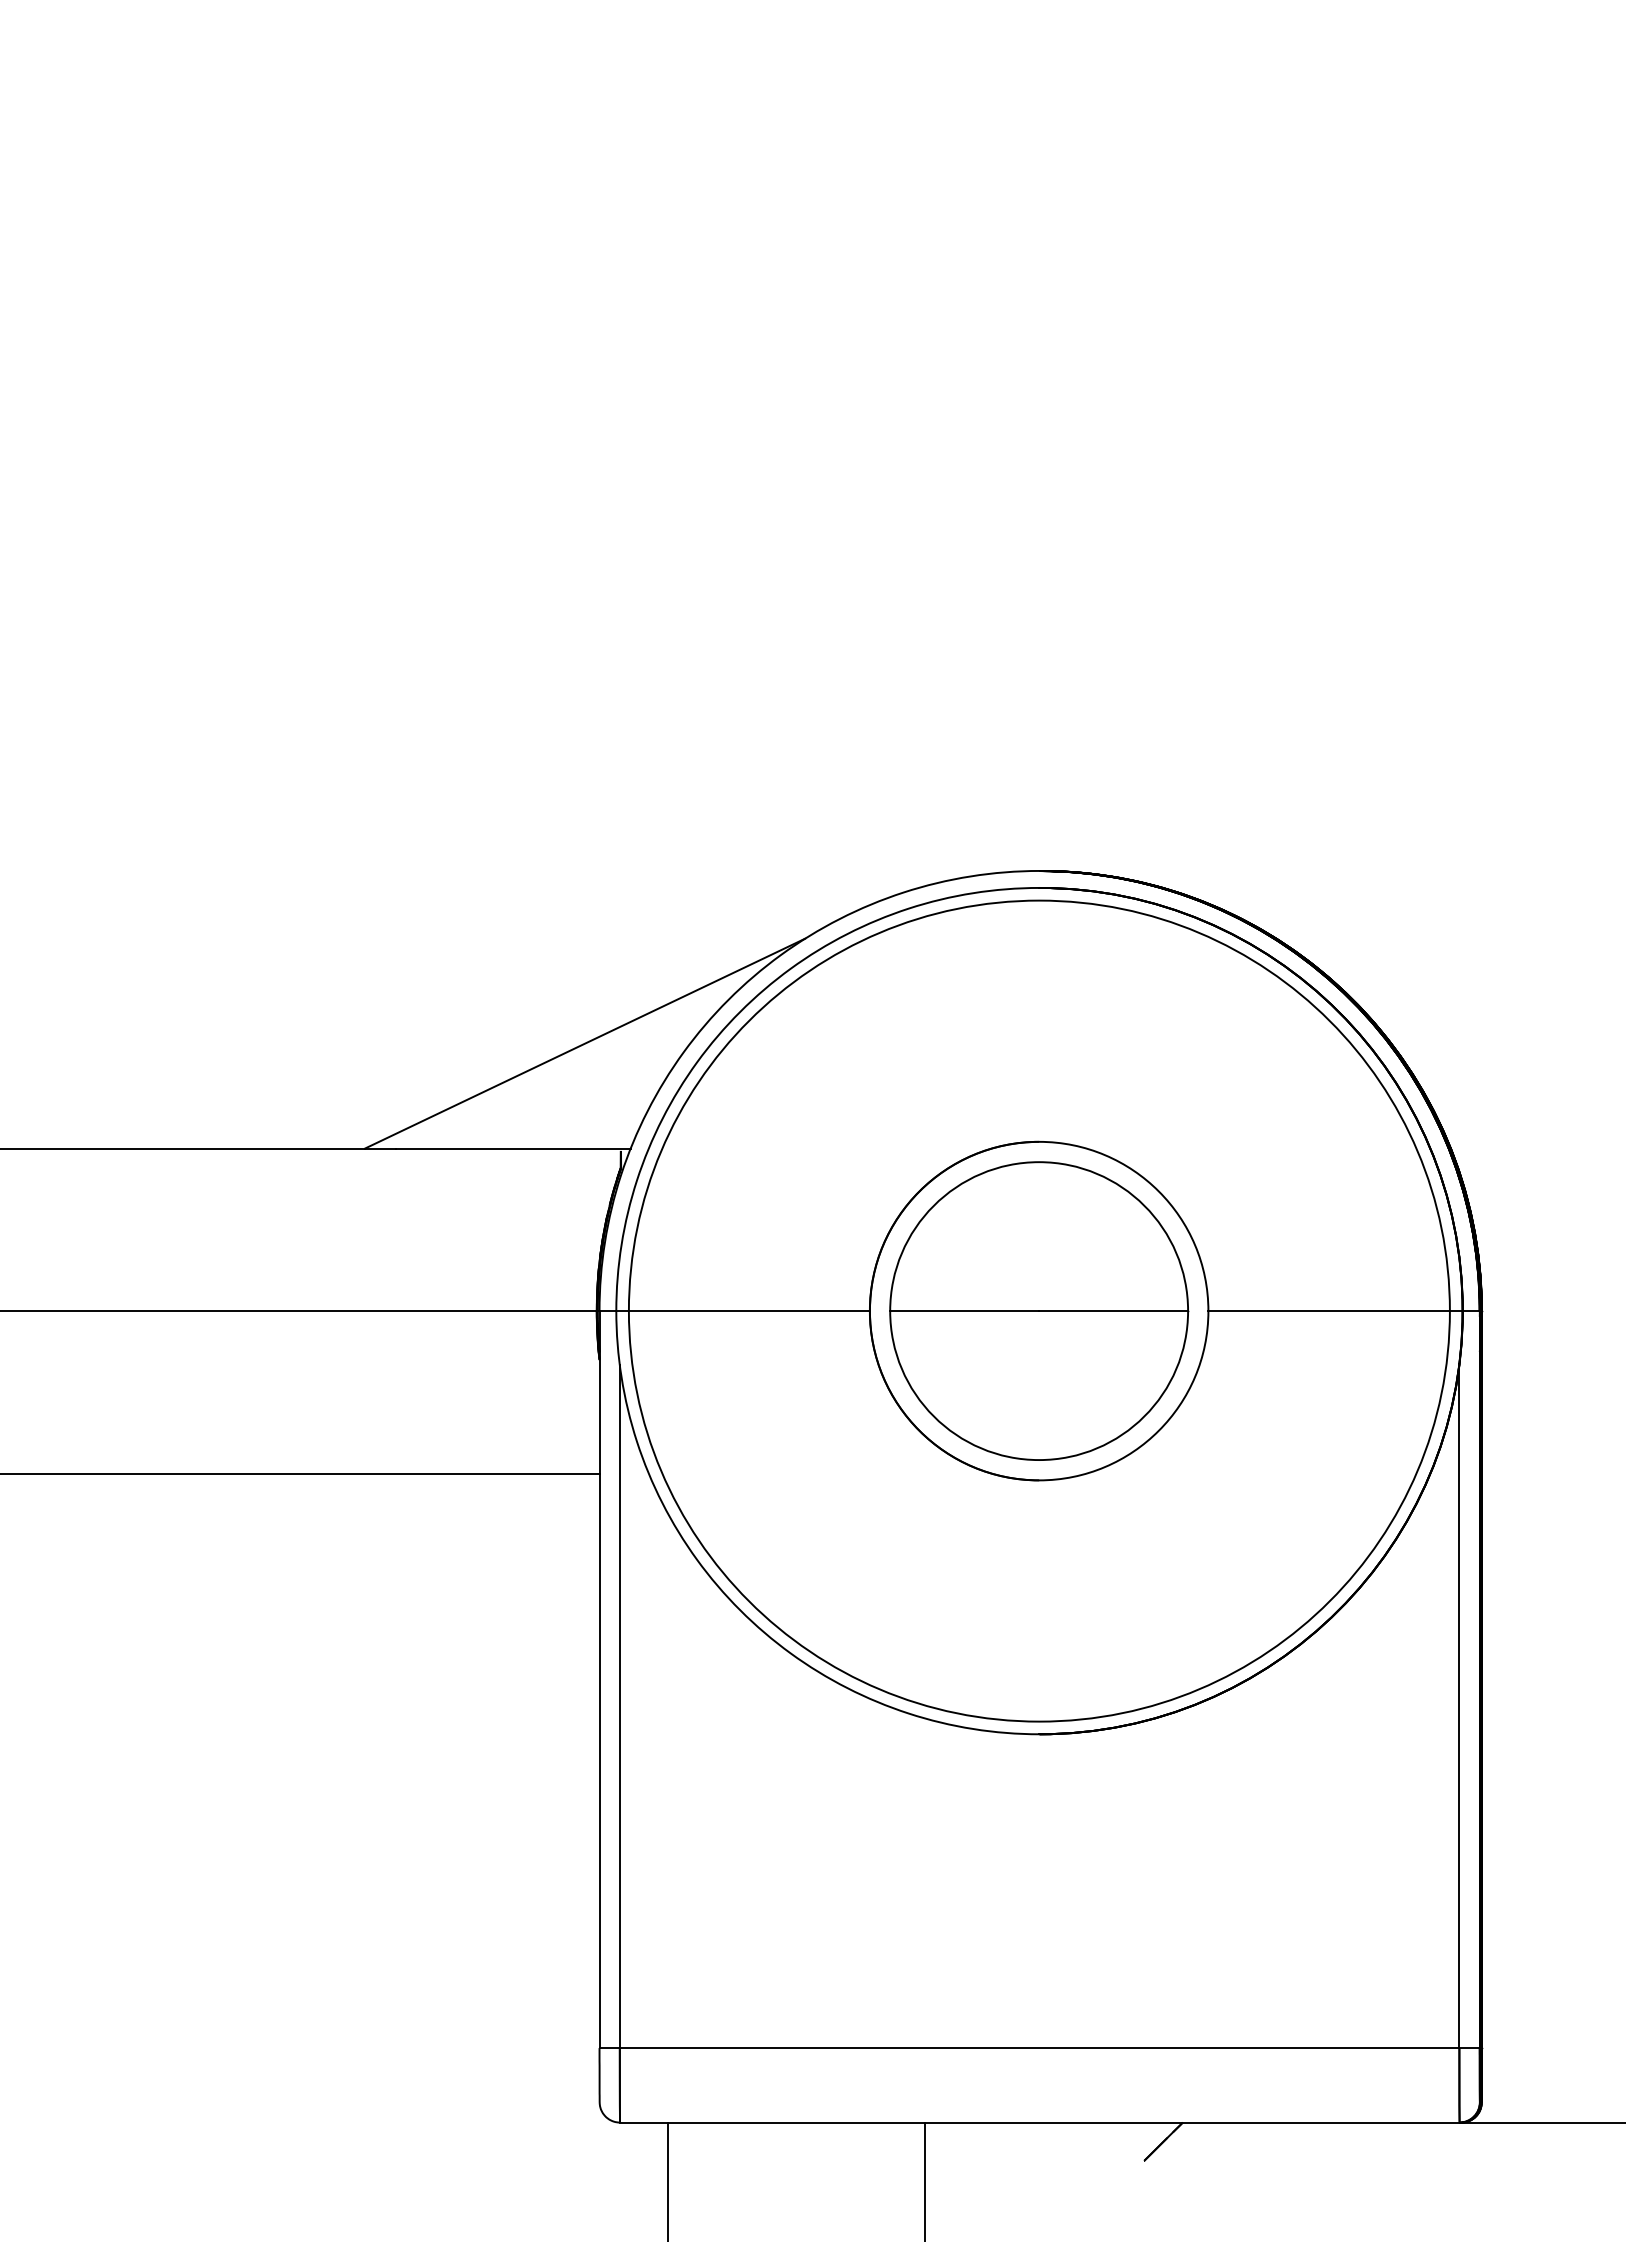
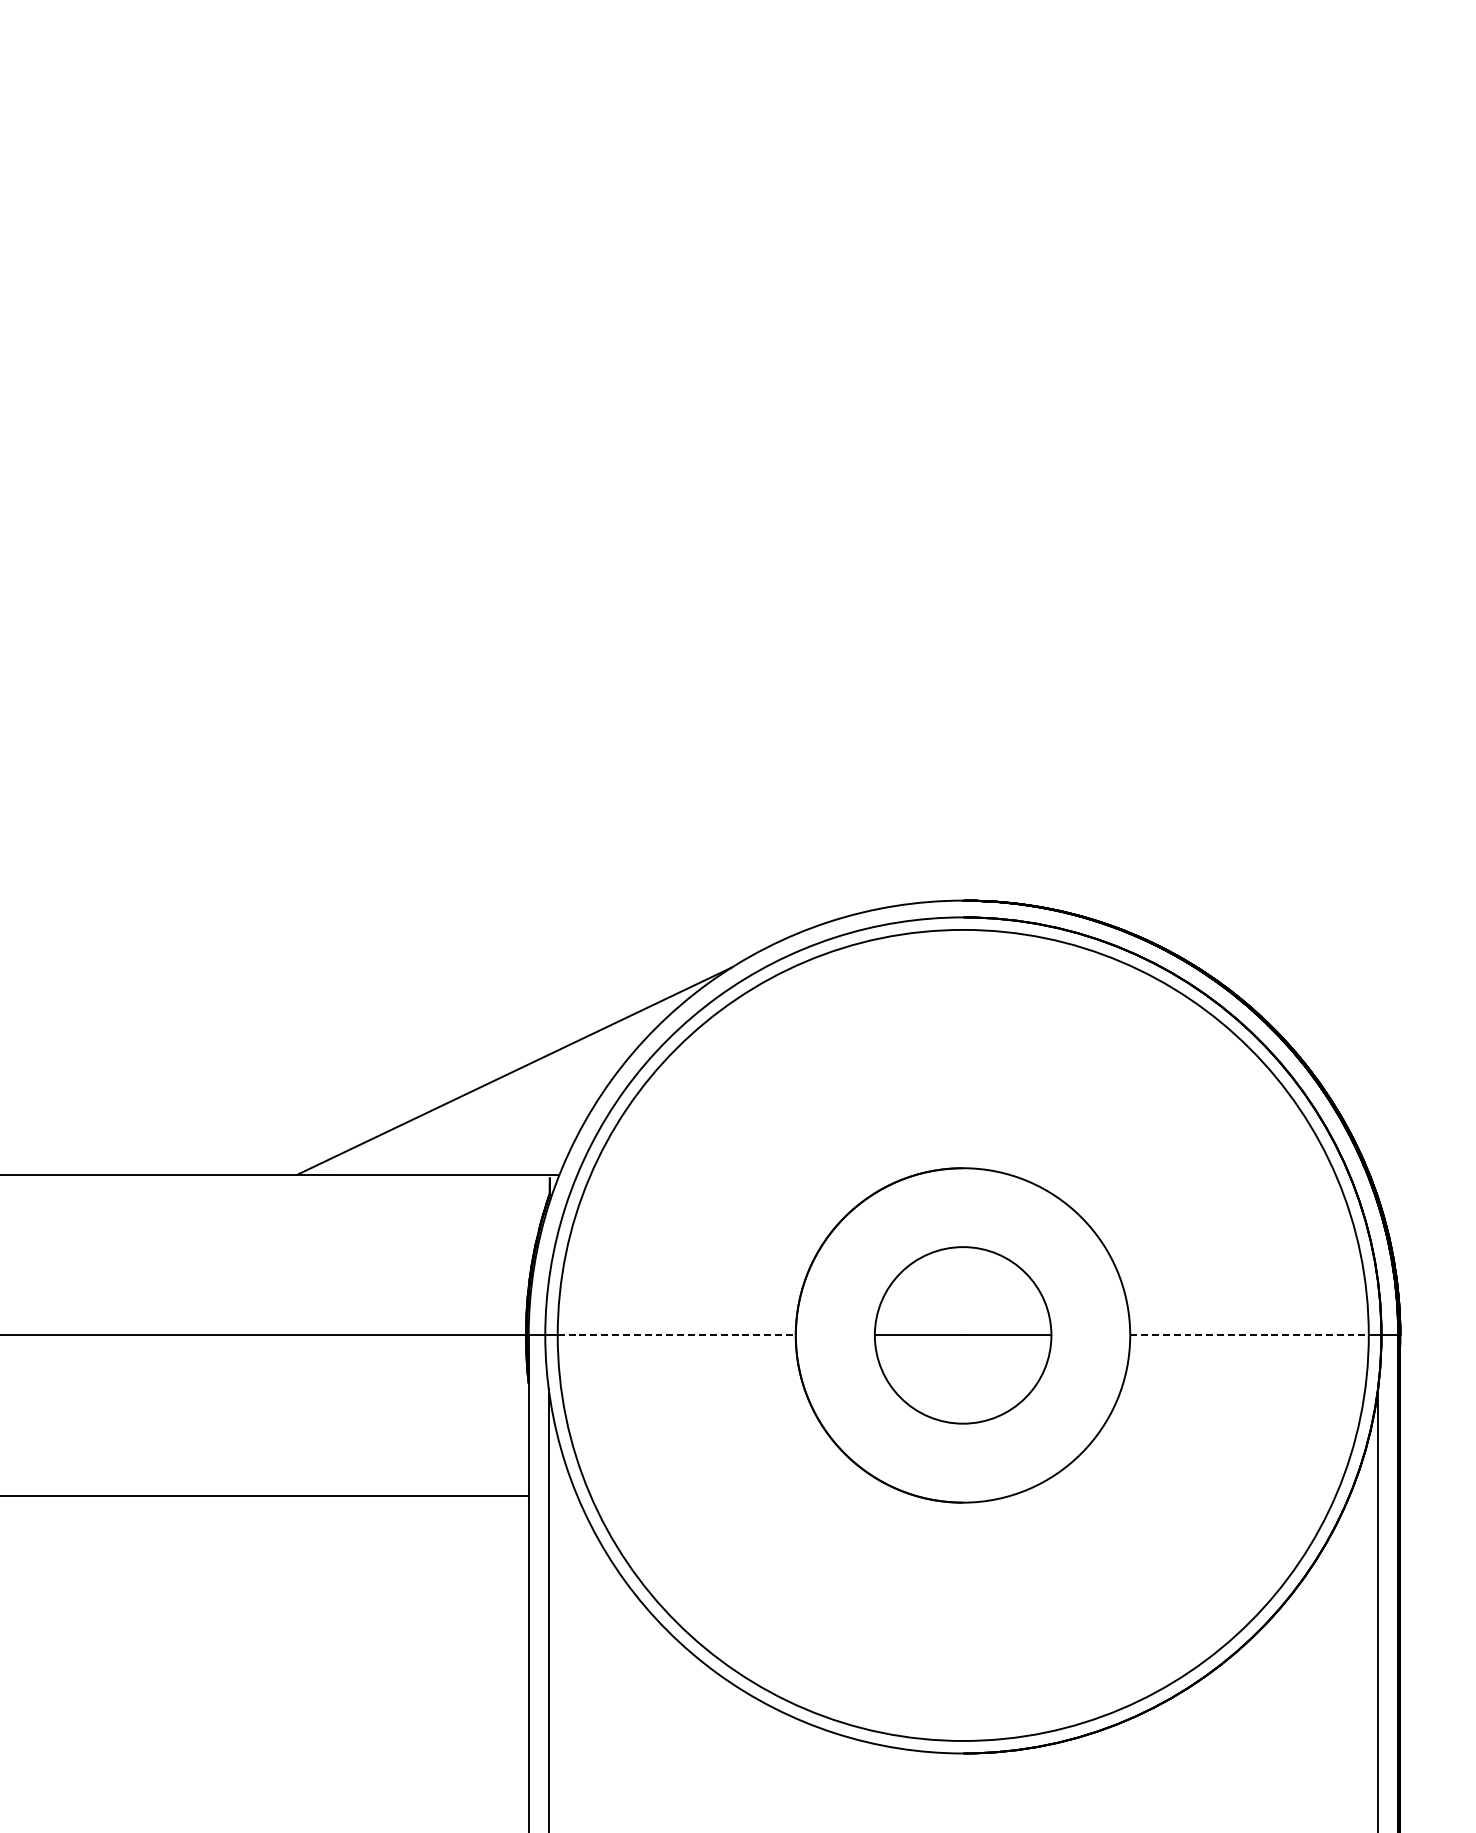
part: (1039, 1310) -> (963, 1334), size x0.6
line: (749, 1311) -> (676, 1335), solid -> dashed
line: (1329, 1311) -> (1249, 1335), solid -> dashed

